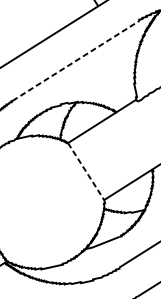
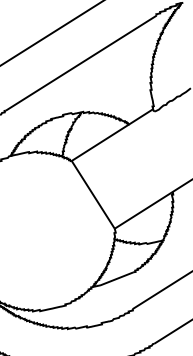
line: (76, 60) -> (81, 62), dashed -> solid
line: (86, 172) -> (93, 195), dashed -> solid

